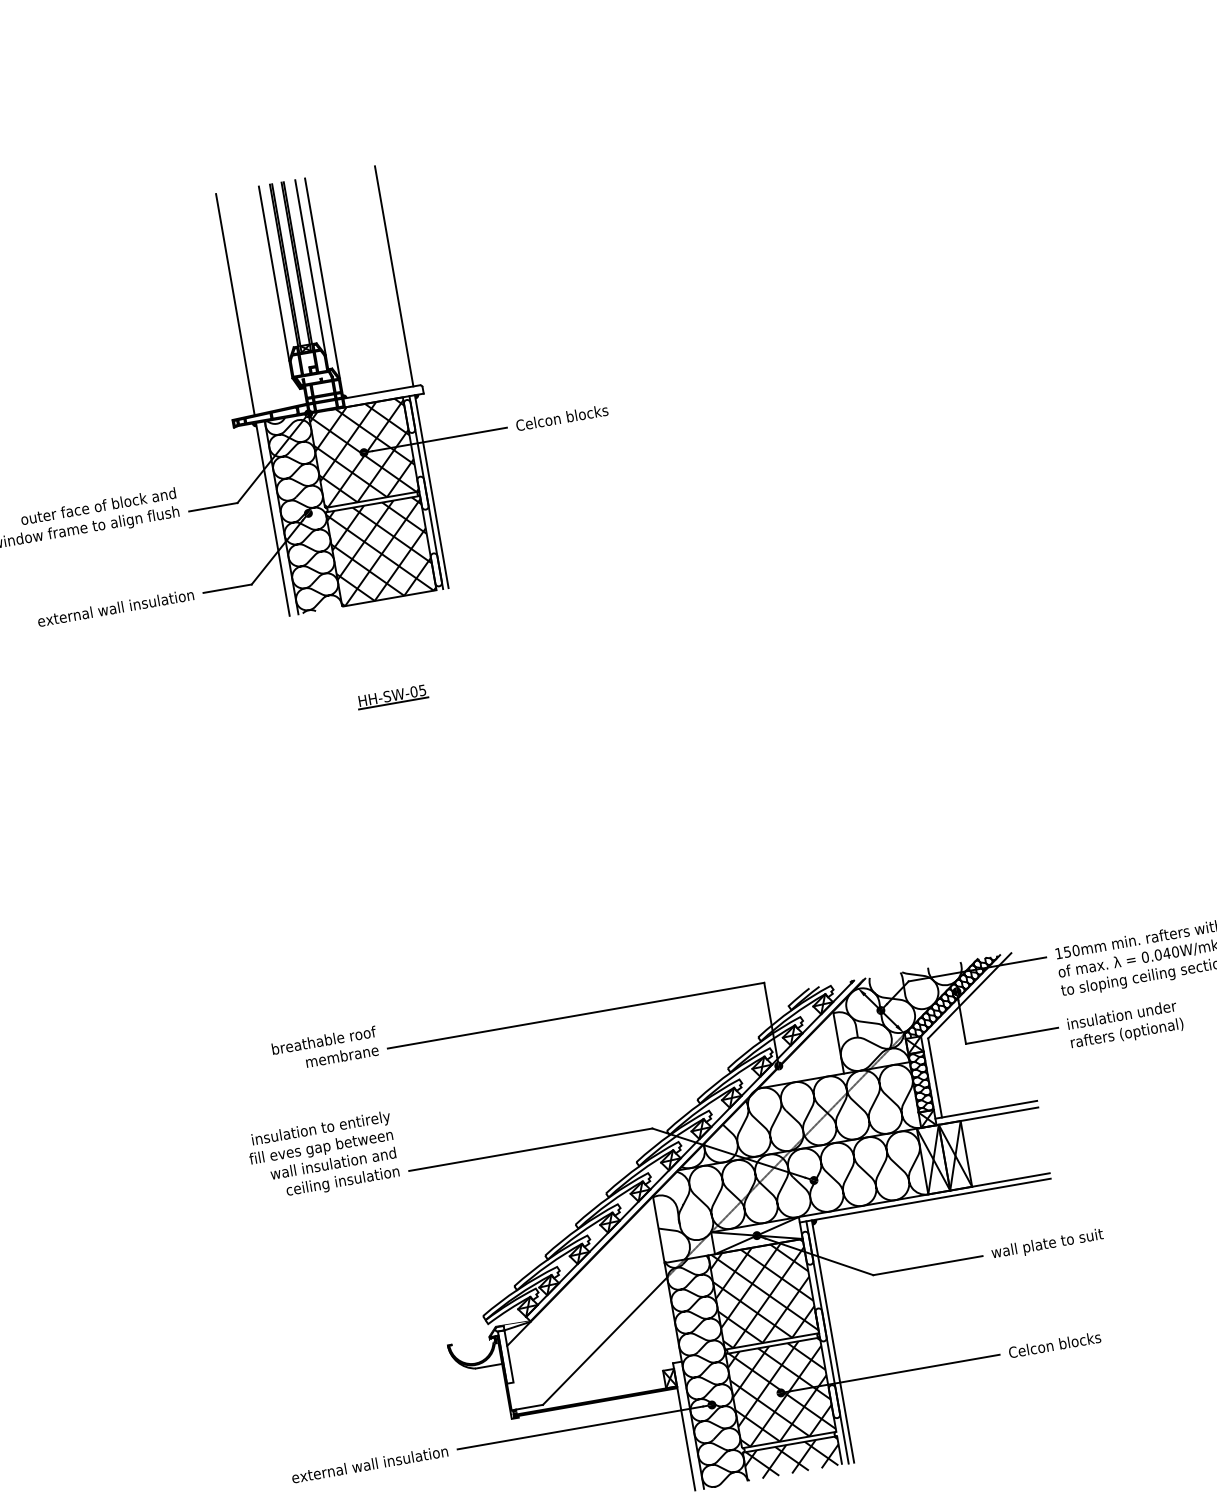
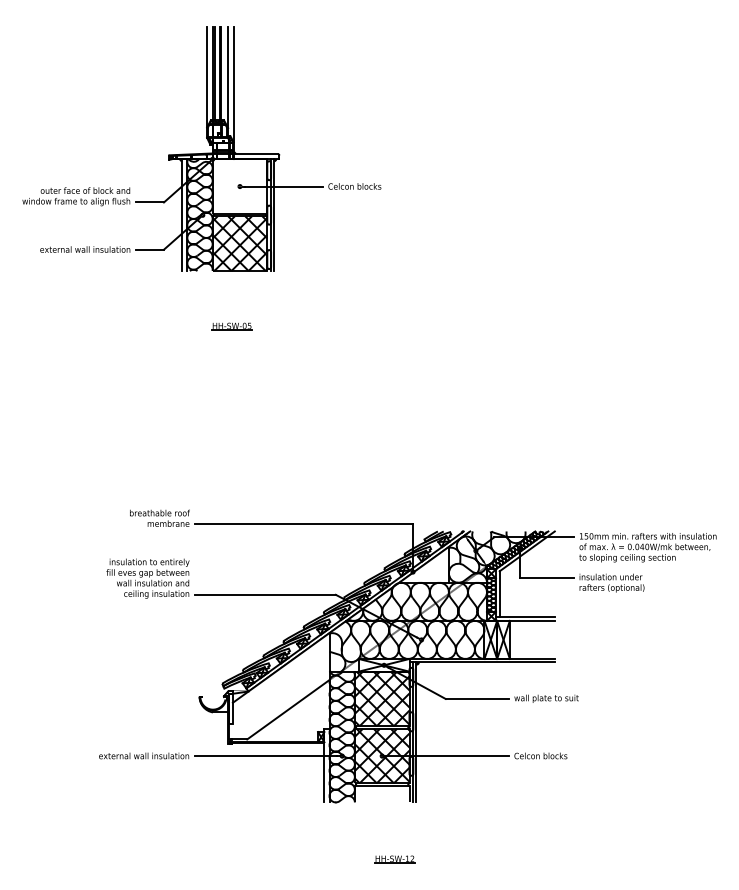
line: (394, 276) -> (274, 90), removed
line: (235, 304) -> (182, 90), removed
hatch: (363, 452) -> (239, 186), removed
hatch: (791, 1457) -> (381, 793), removed

